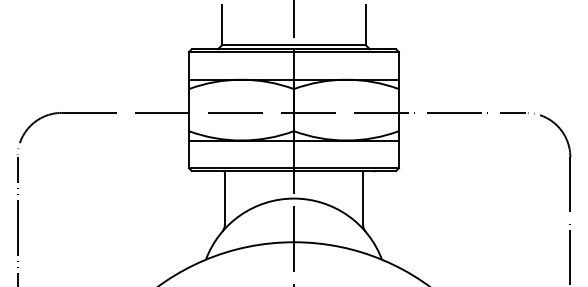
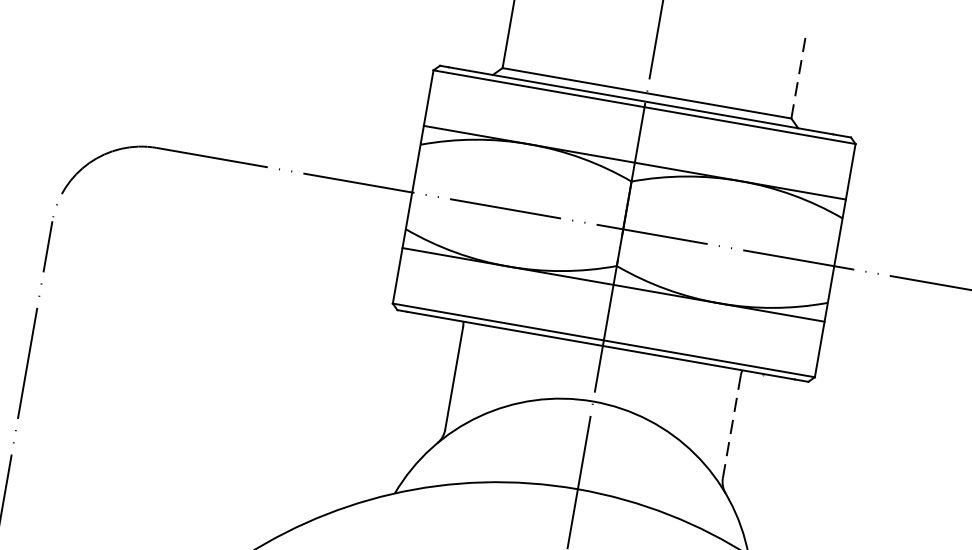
line: (365, 25) -> (797, 78), solid -> dashed
line: (363, 199) -> (732, 427), solid -> dashed

